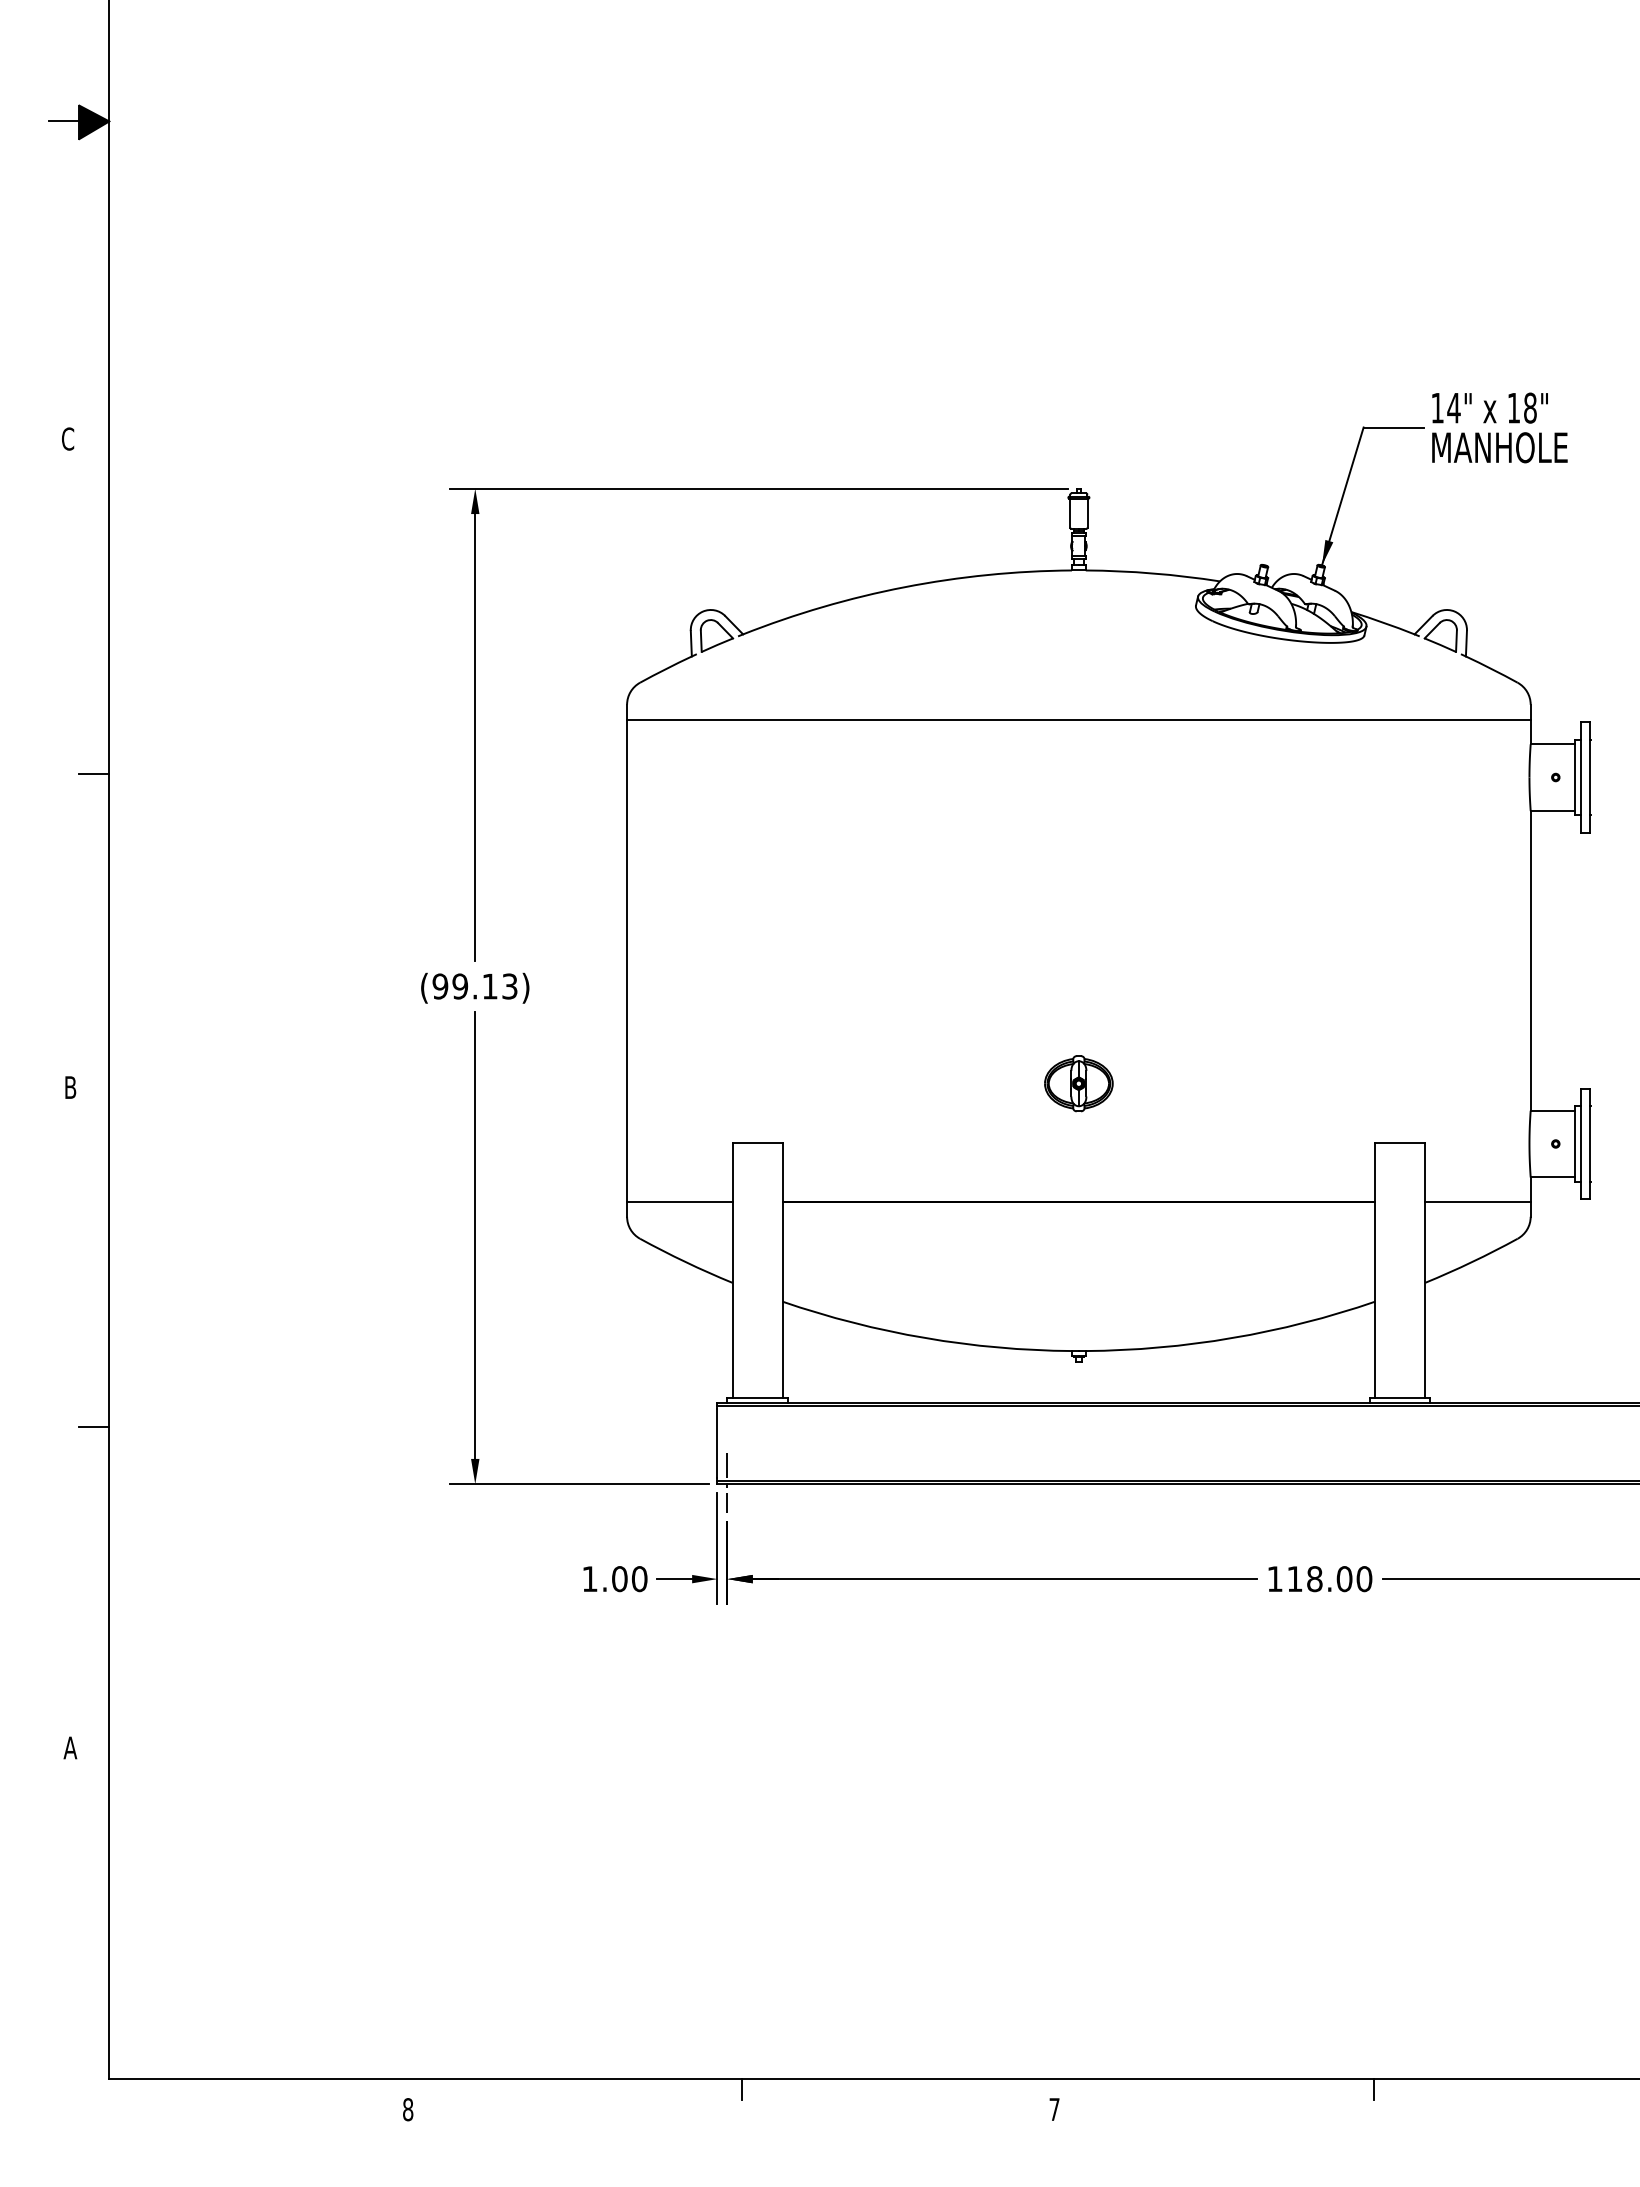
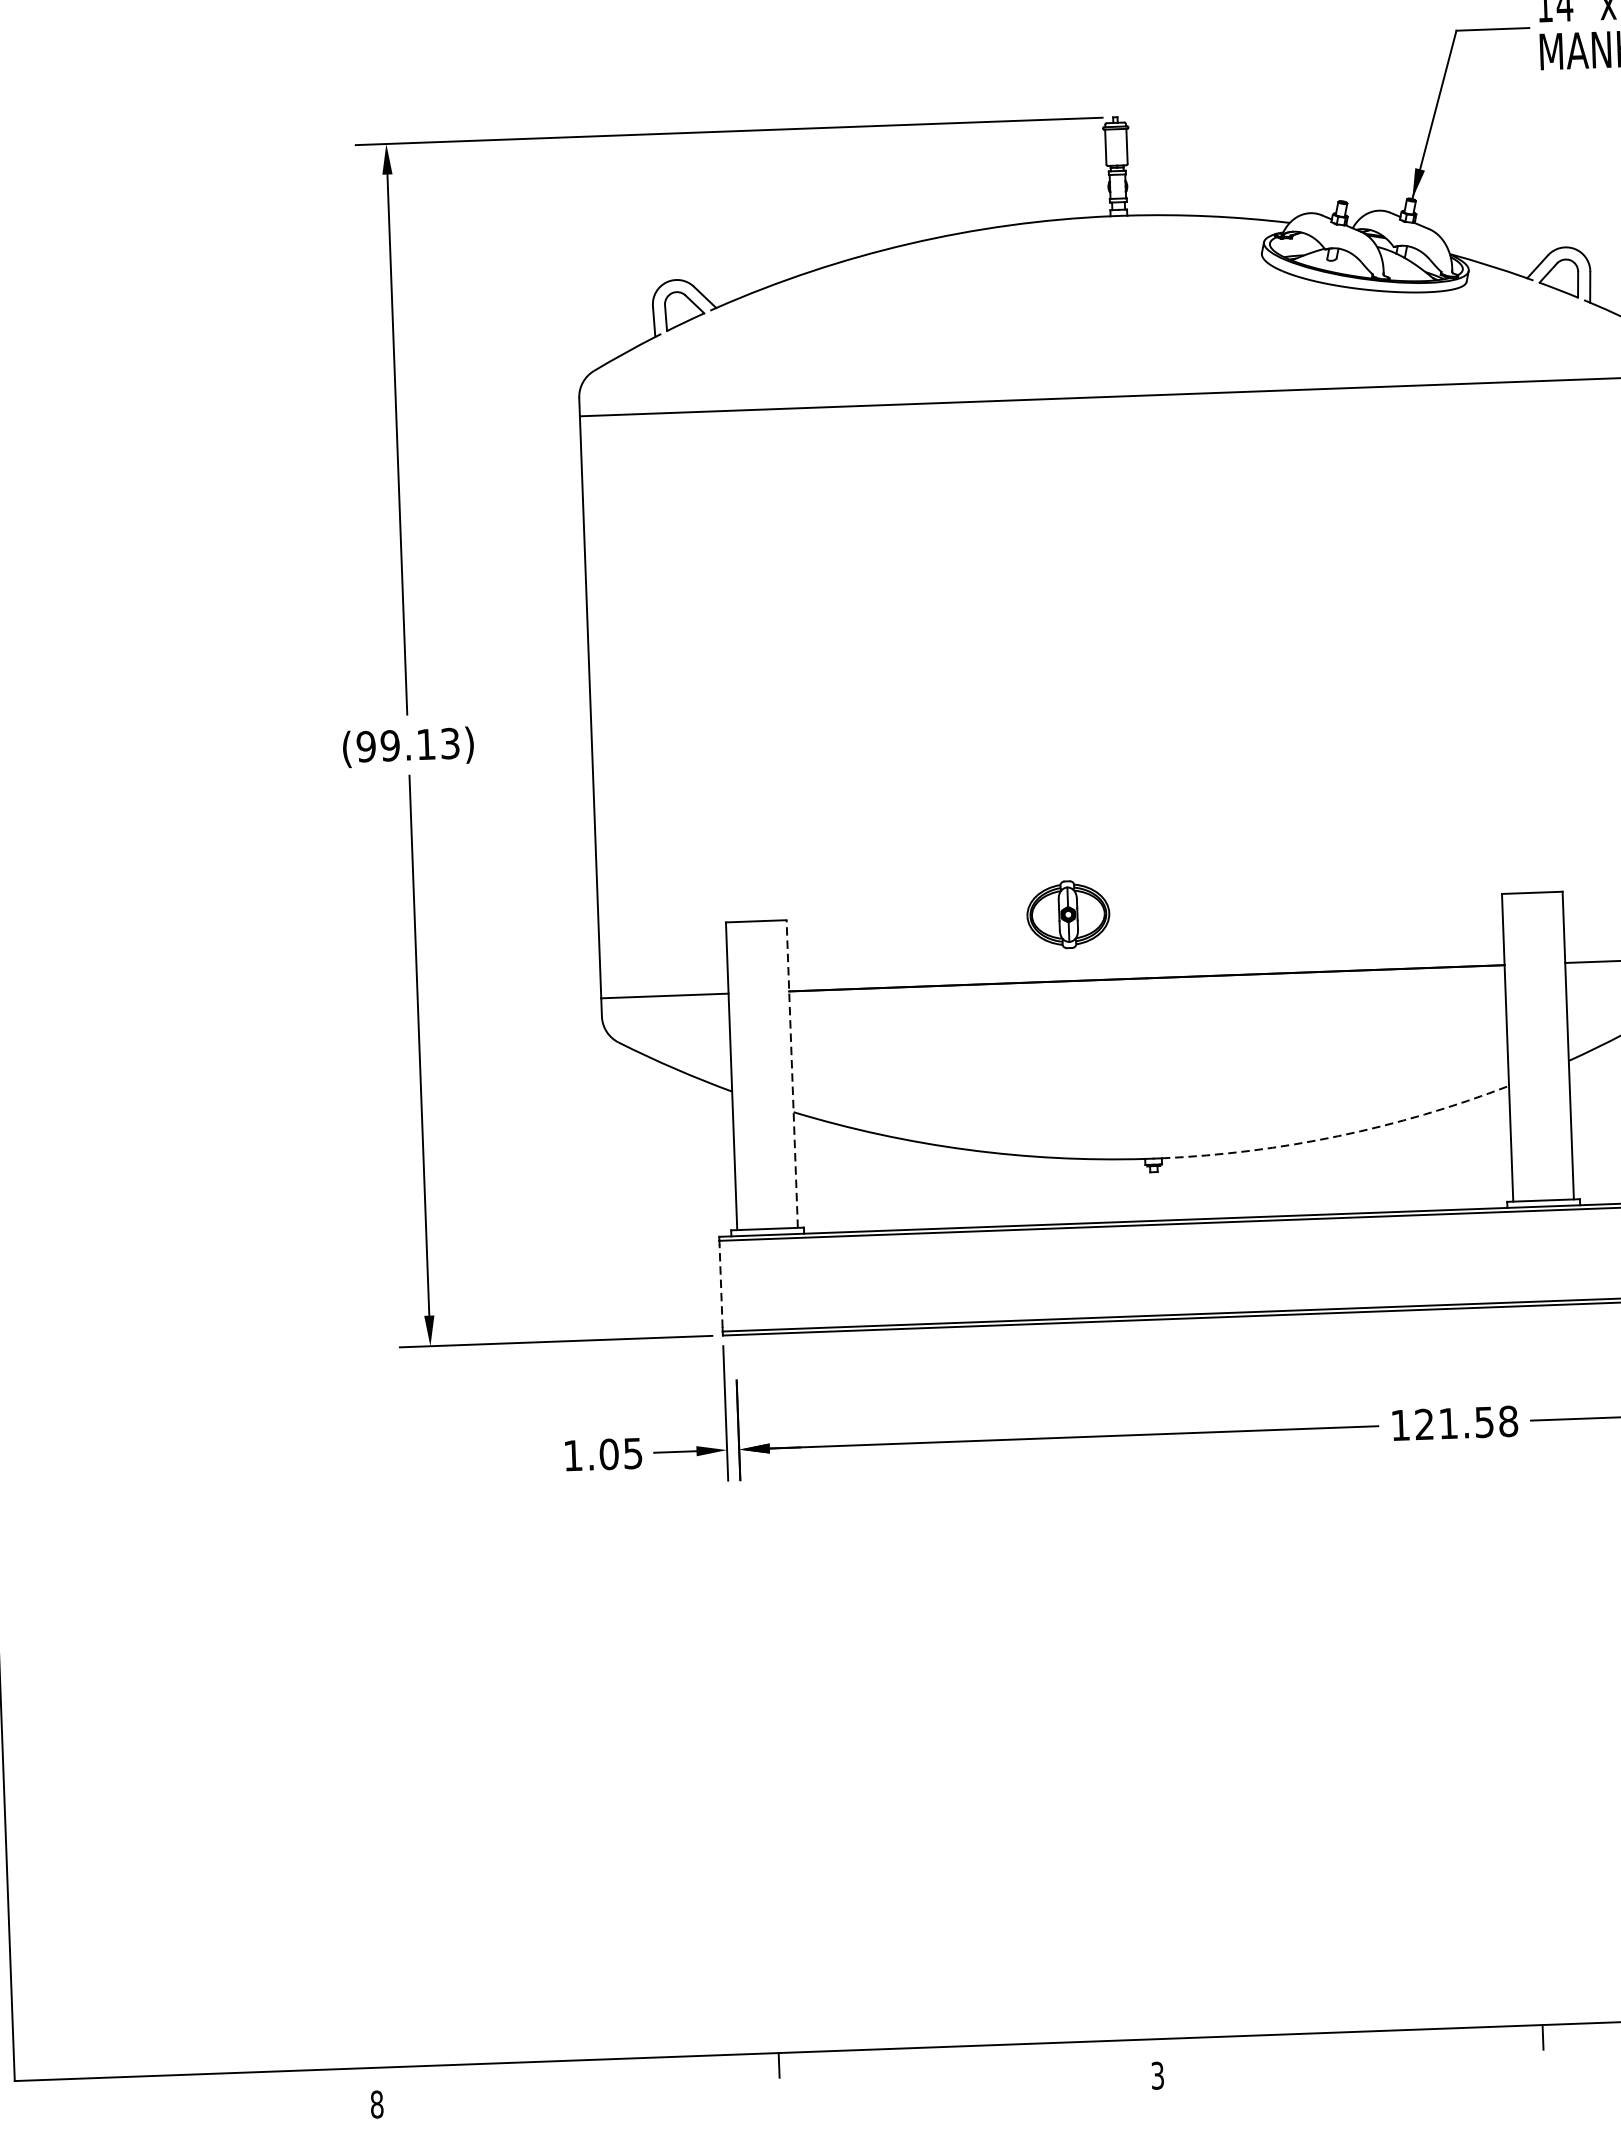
part: (1078, 1083) -> (1067, 914), moved
line: (782, 1269) -> (791, 1073), solid -> dashed
arc: (1232, 1338) -> (1338, 1136), solid -> dashed
line: (717, 1443) -> (721, 1286), solid -> dashed
line: (727, 1482) -> (734, 1332), removed
text: (639, 1579) -> (632, 1454), 1.00 -> 1.05
text: (1329, 1579) -> (1466, 1423), 118.00 -> 121.58
text: (1054, 2109) -> (1157, 2075), 7 -> 3

